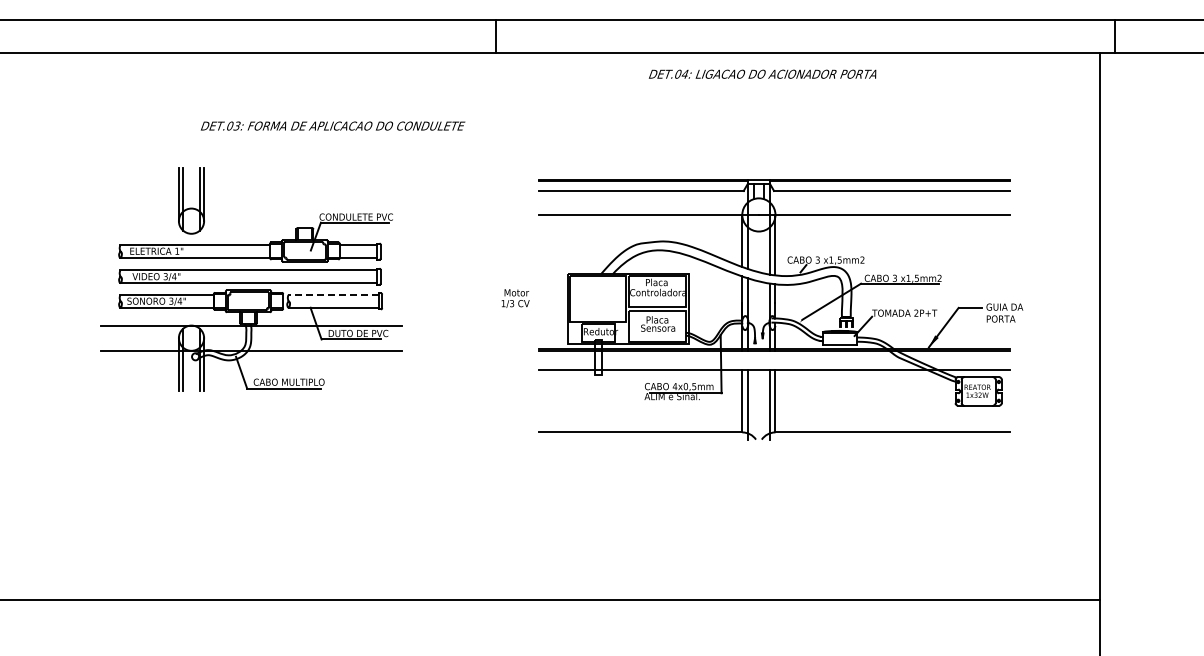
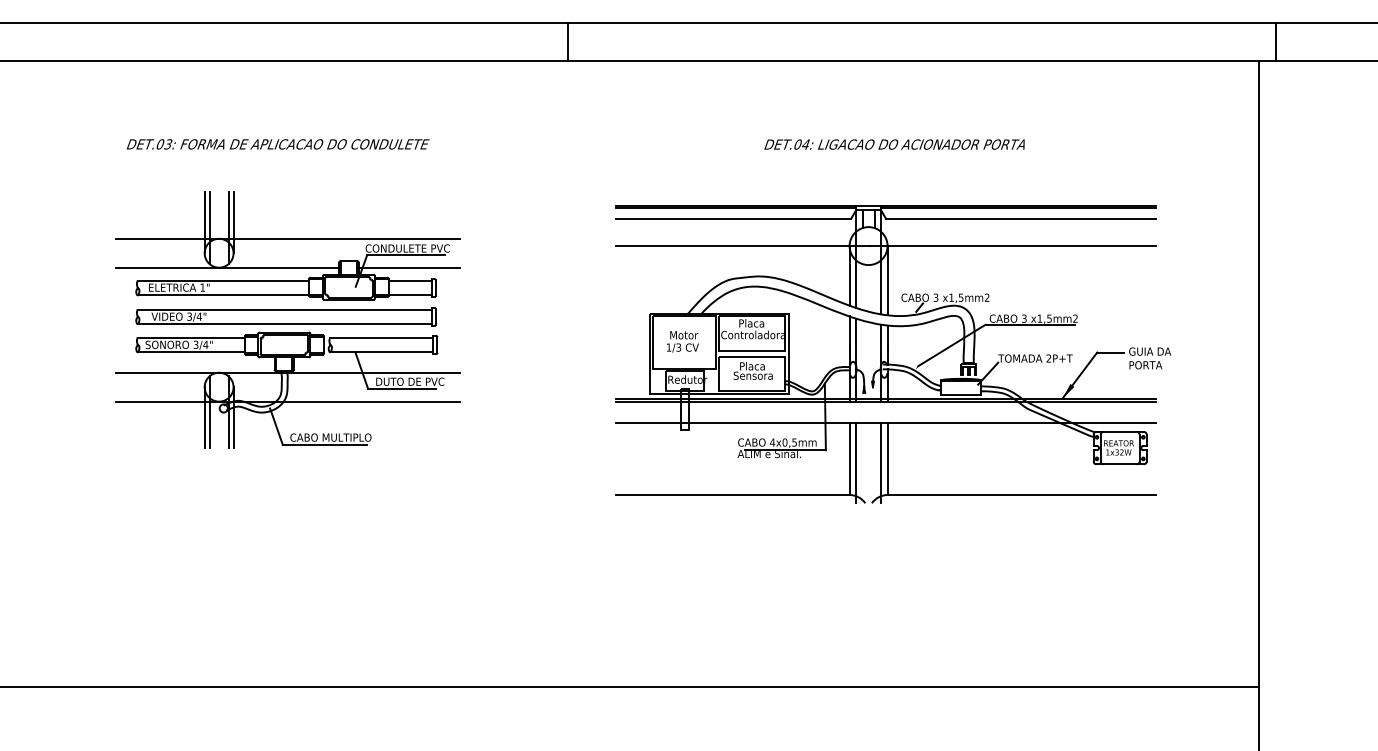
text: (762, 73) -> (894, 143), moved
text: (332, 125) -> (277, 143), moved
line: (251, 208) -> (287, 238), added
line: (198, 233) -> (227, 267), added
line: (357, 233) -> (409, 267), added
line: (333, 295) -> (381, 338), dashed -> solid
text: (515, 298) -> (682, 341), moved

